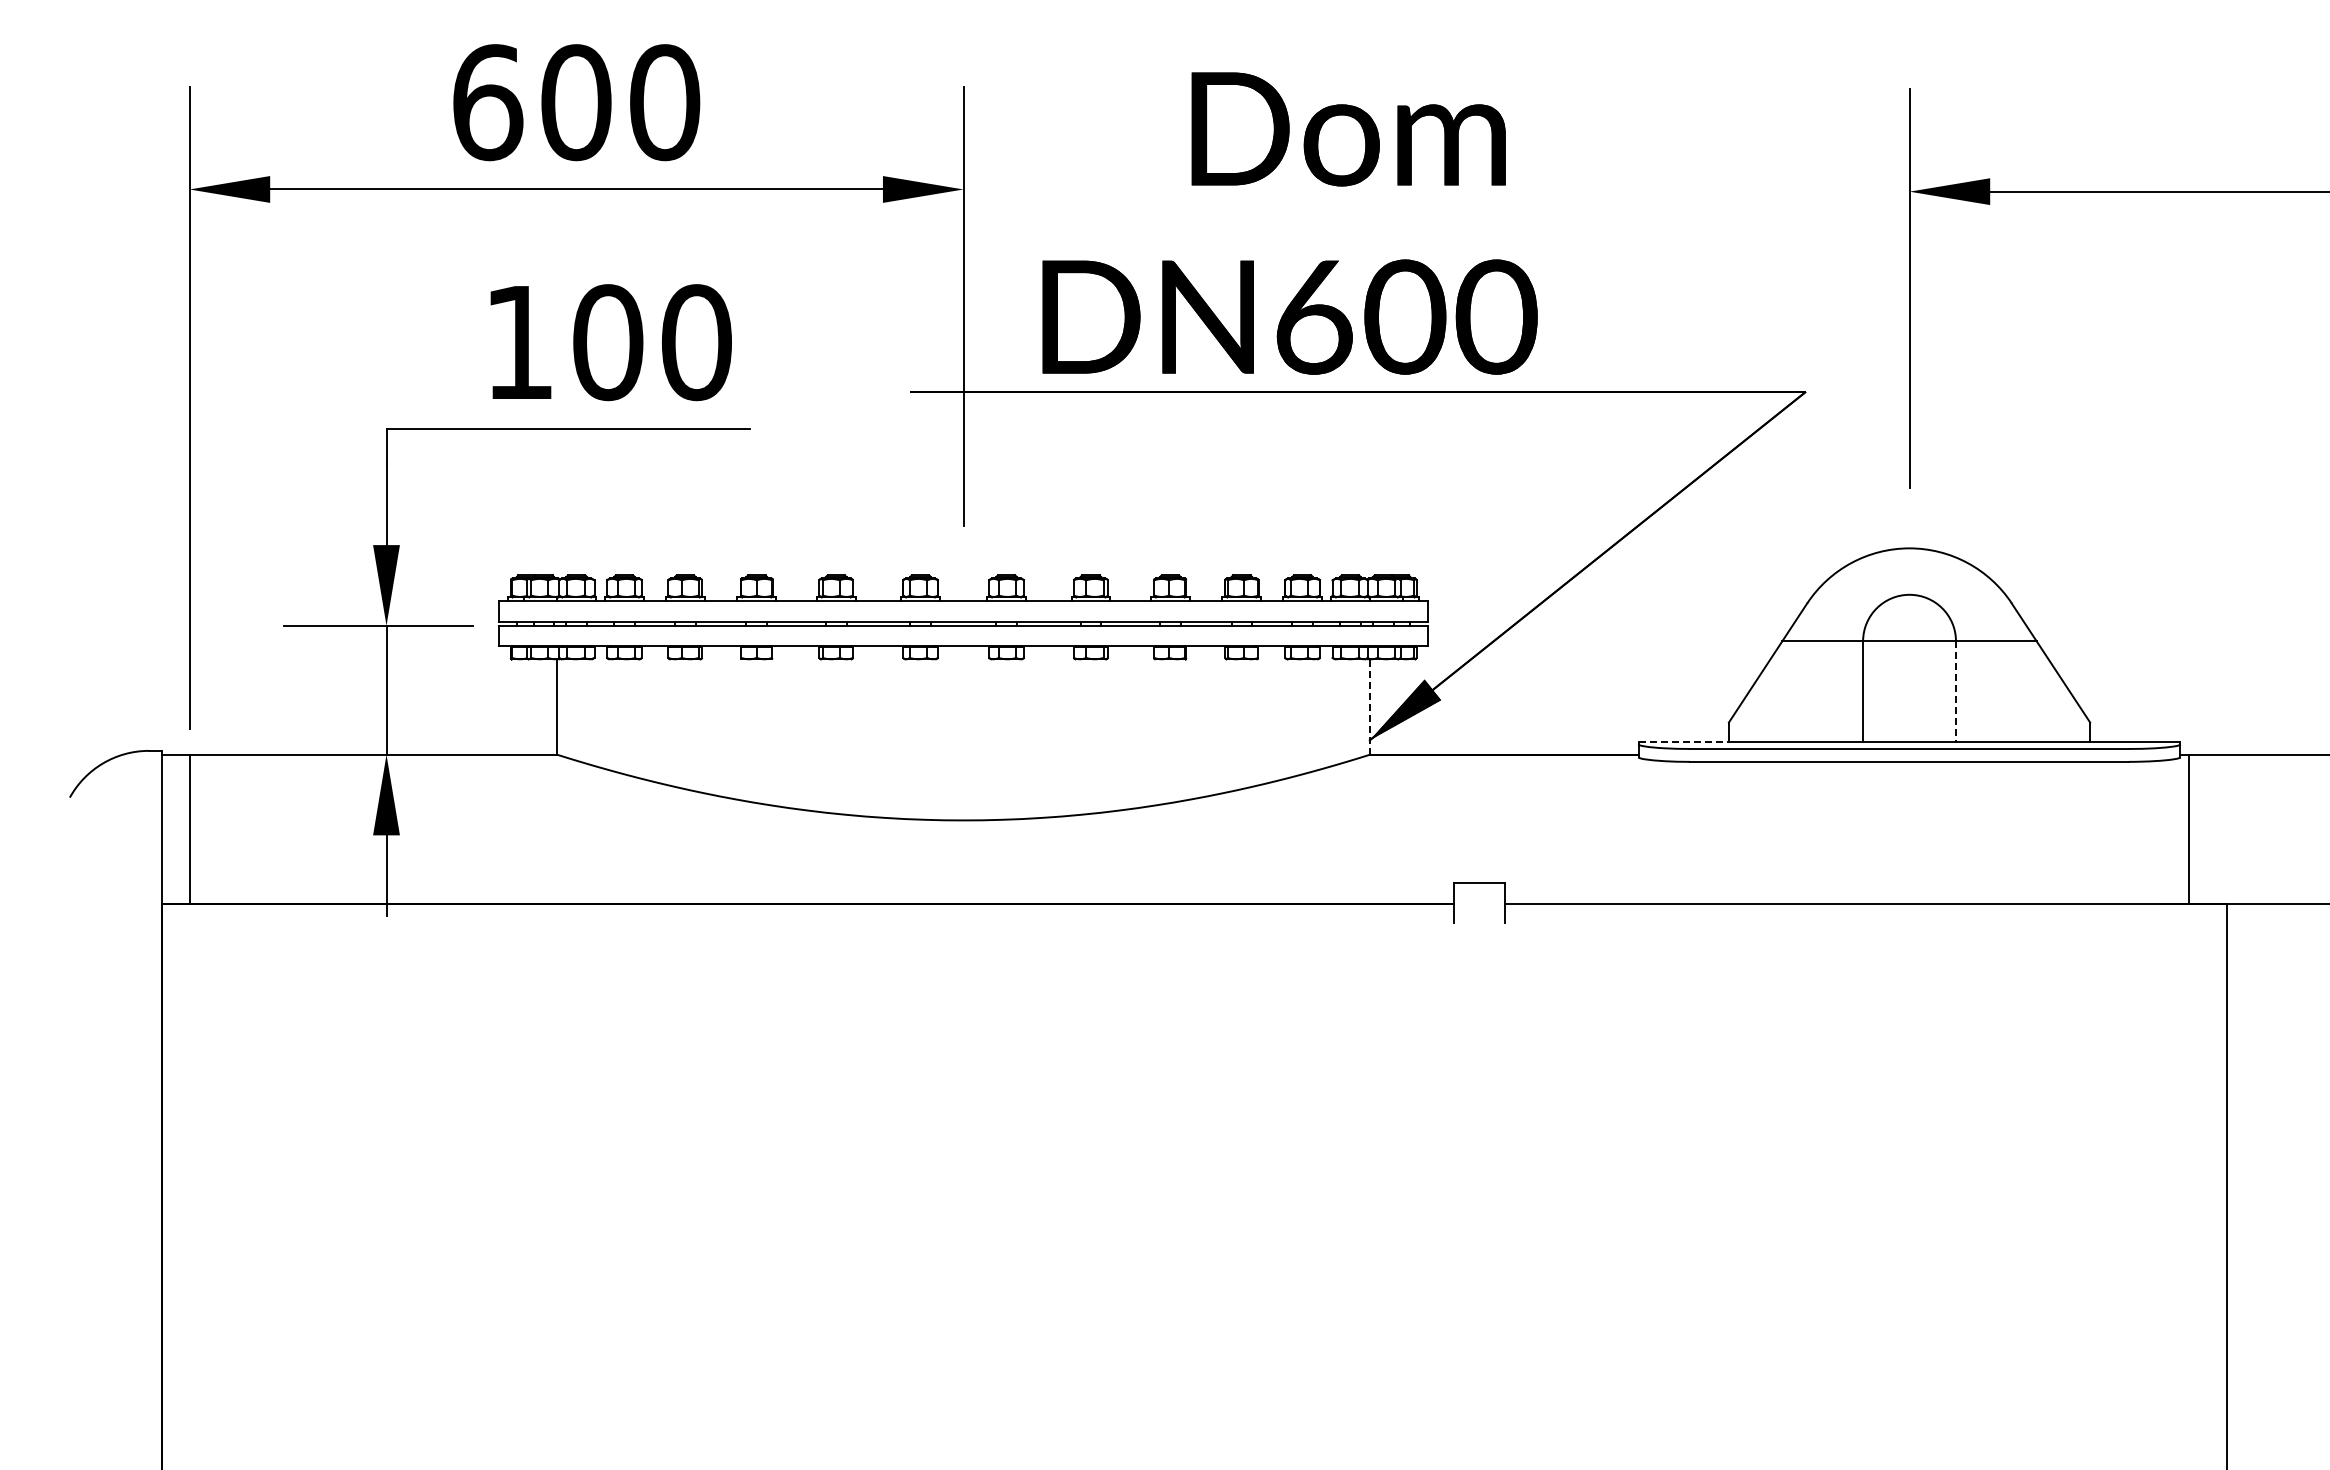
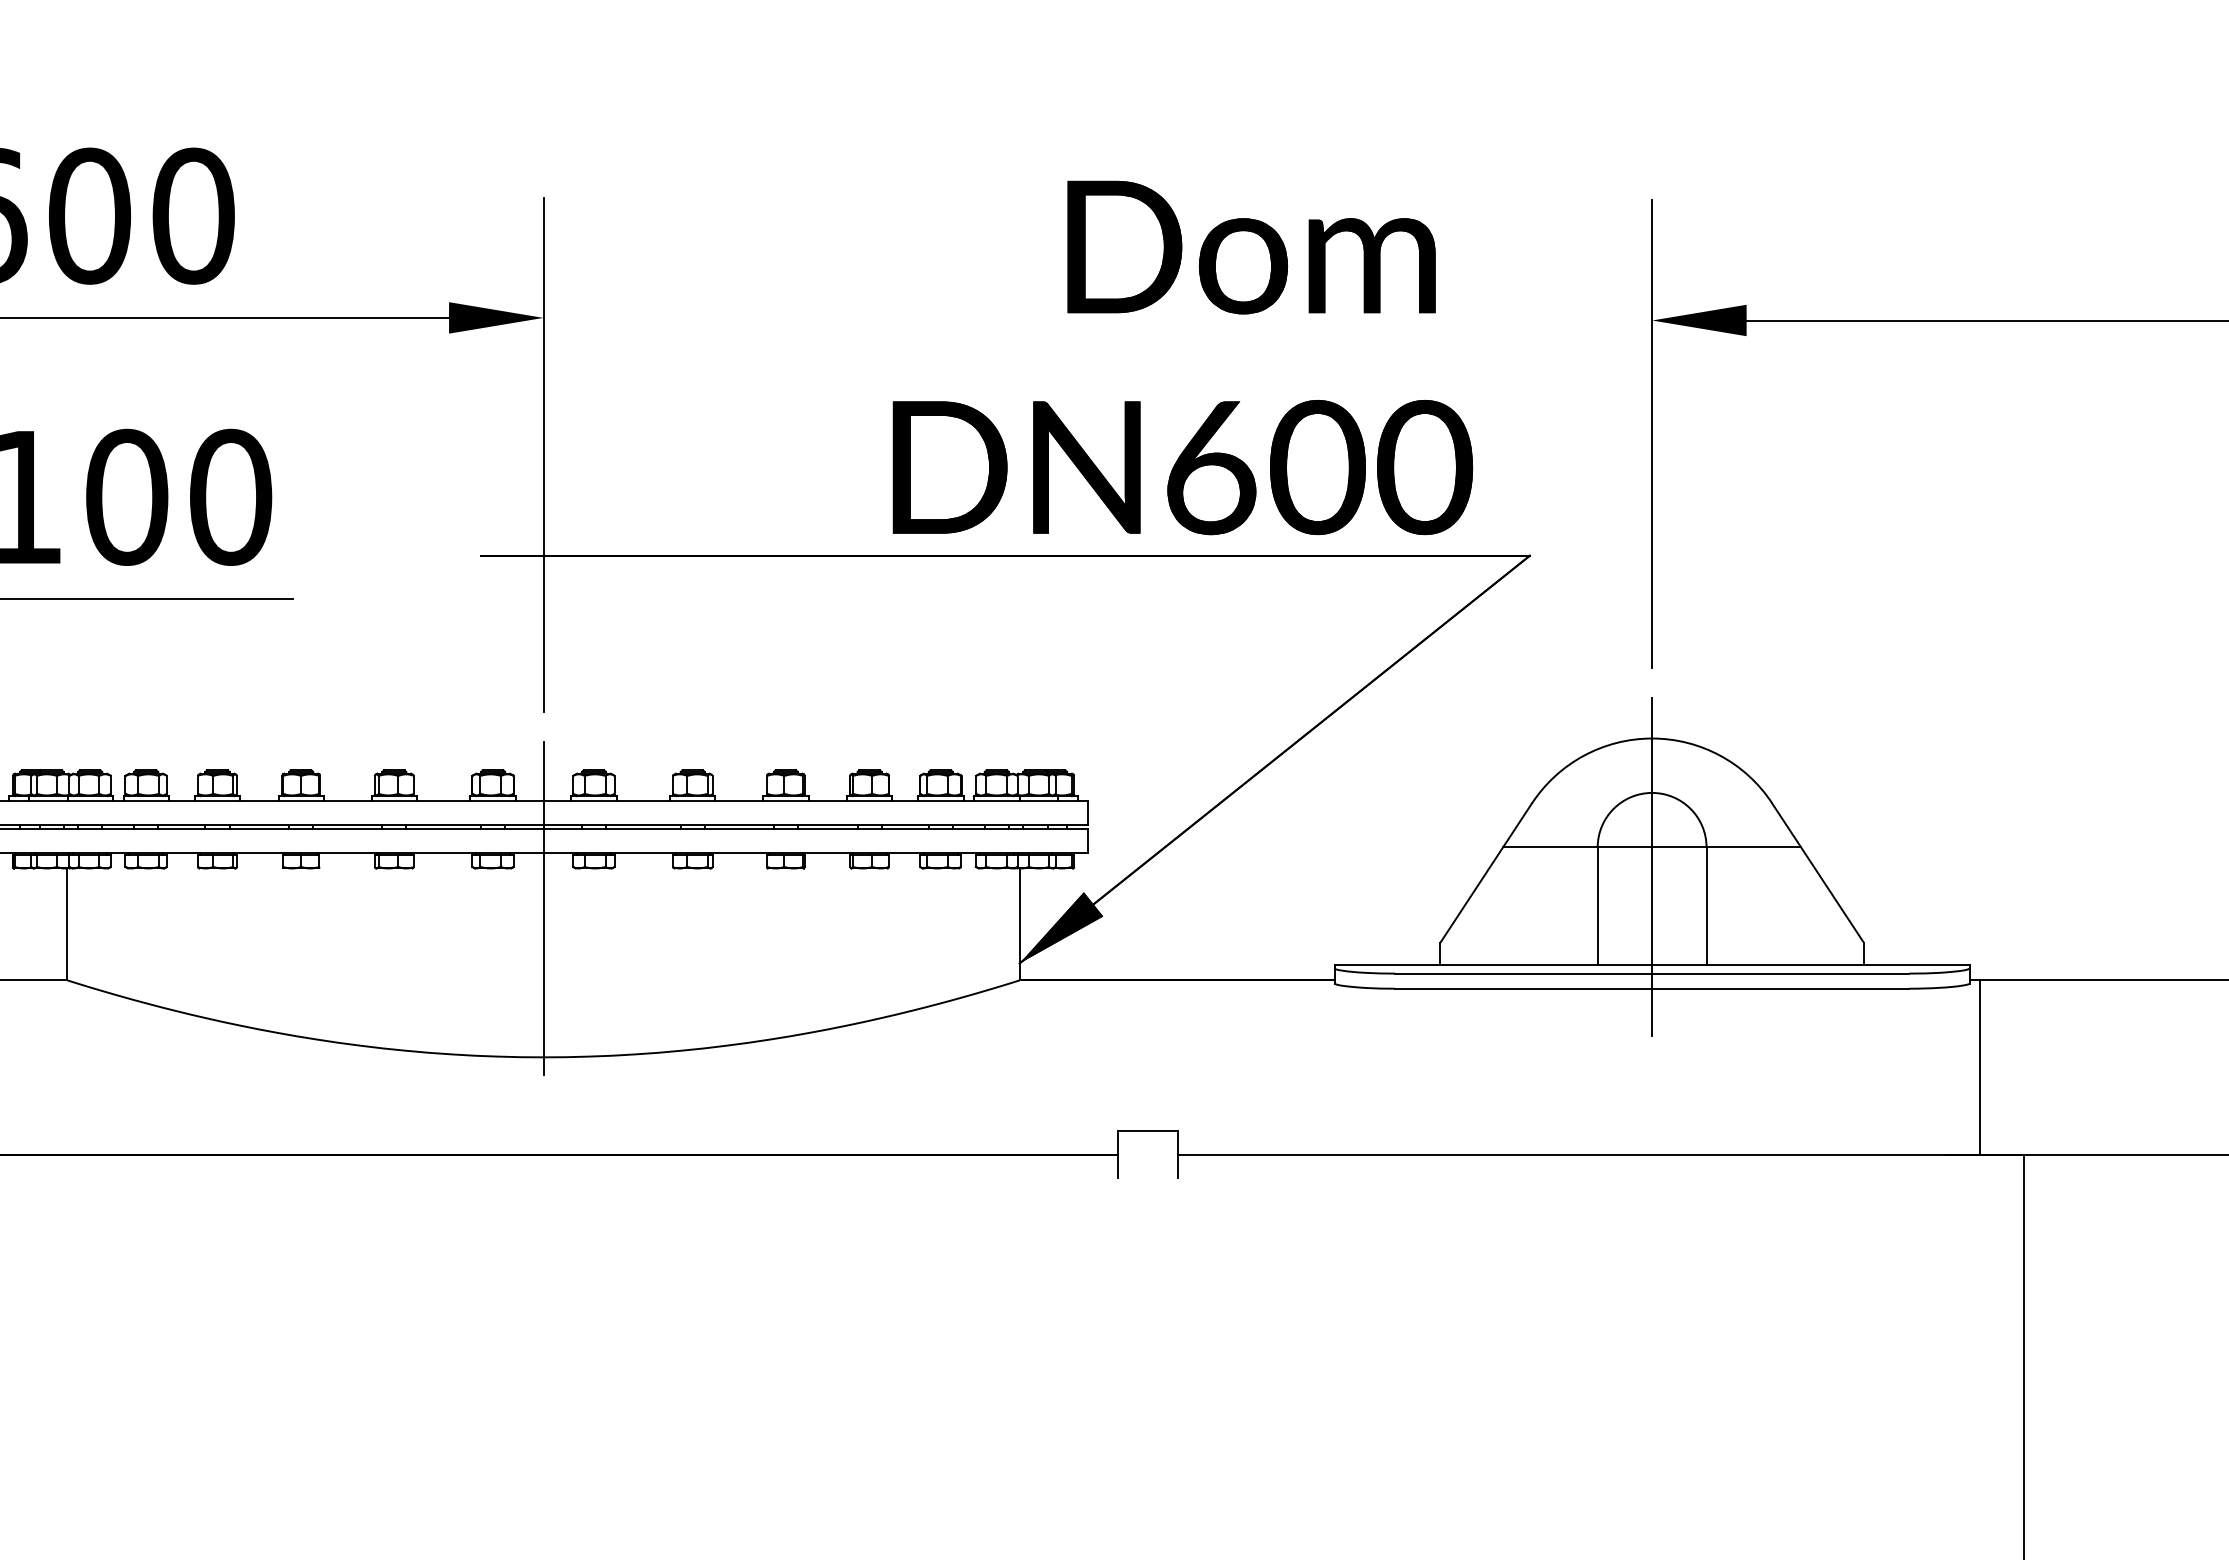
text: (1289, 223) -> (1182, 357), moved
line: (1909, 658) -> (1652, 867), added
line: (1955, 692) -> (1705, 907), dashed -> solid
line: (963, 693) -> (543, 908), added
line: (1369, 707) -> (1019, 924), dashed -> solid
line: (1684, 741) -> (1388, 964), dashed -> solid

